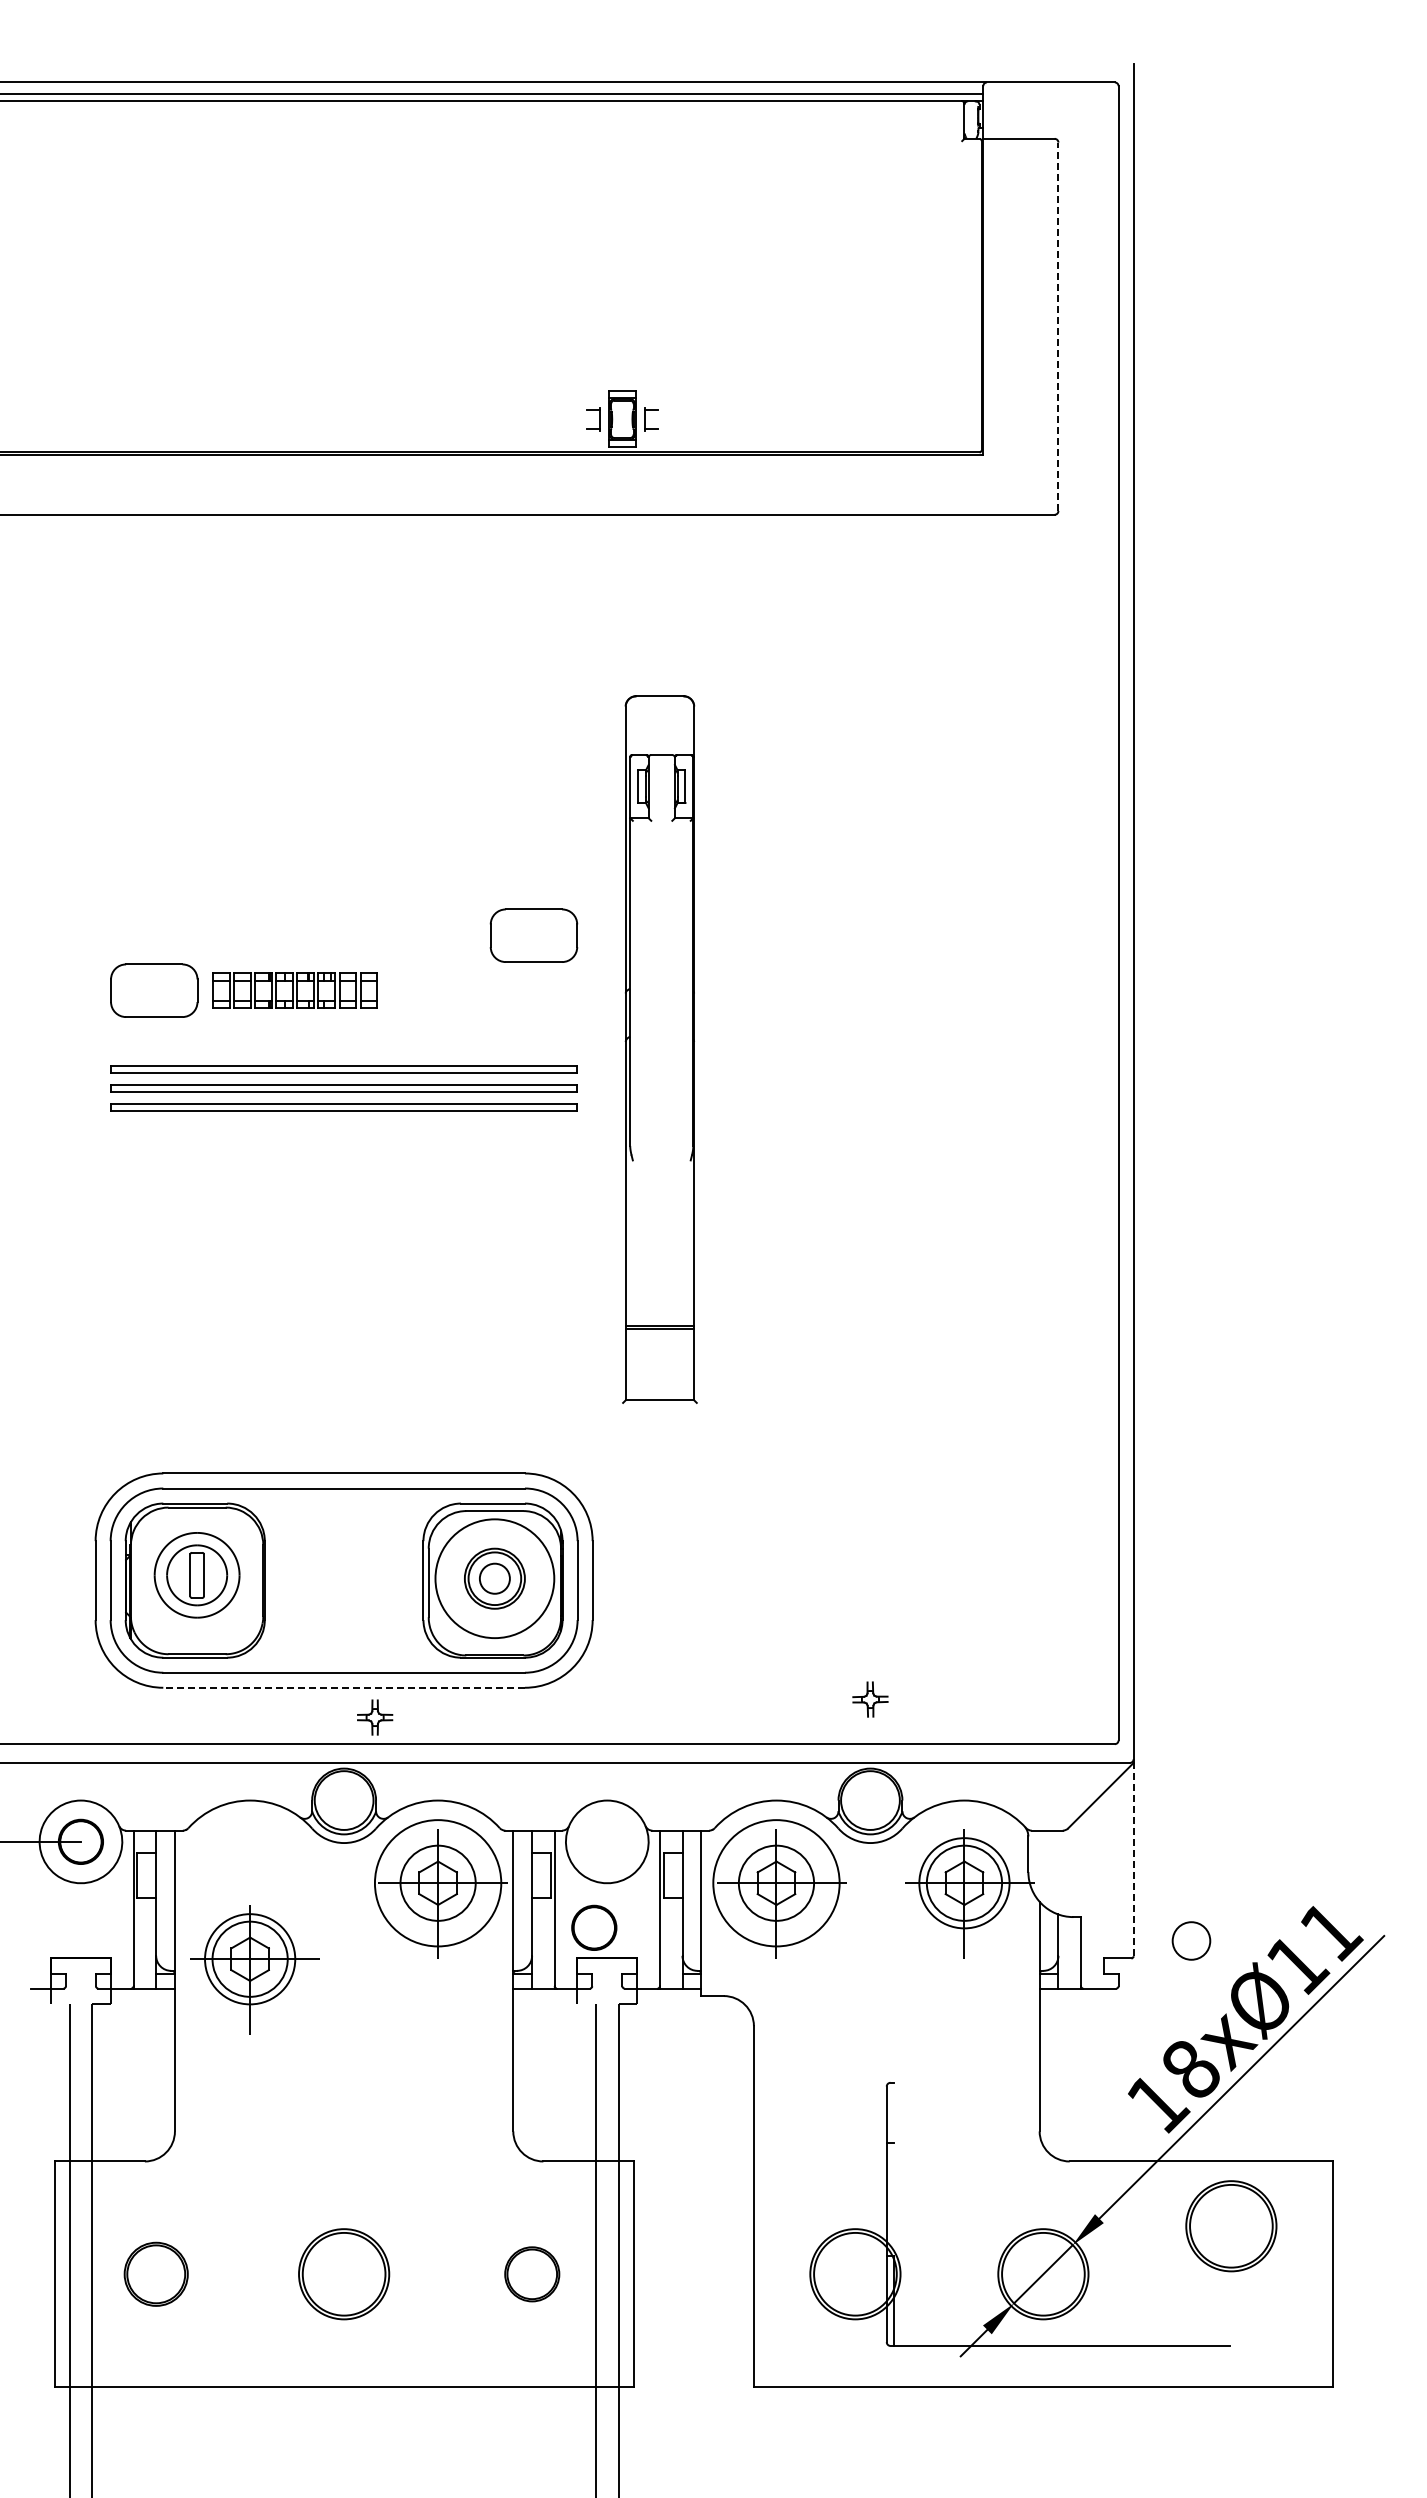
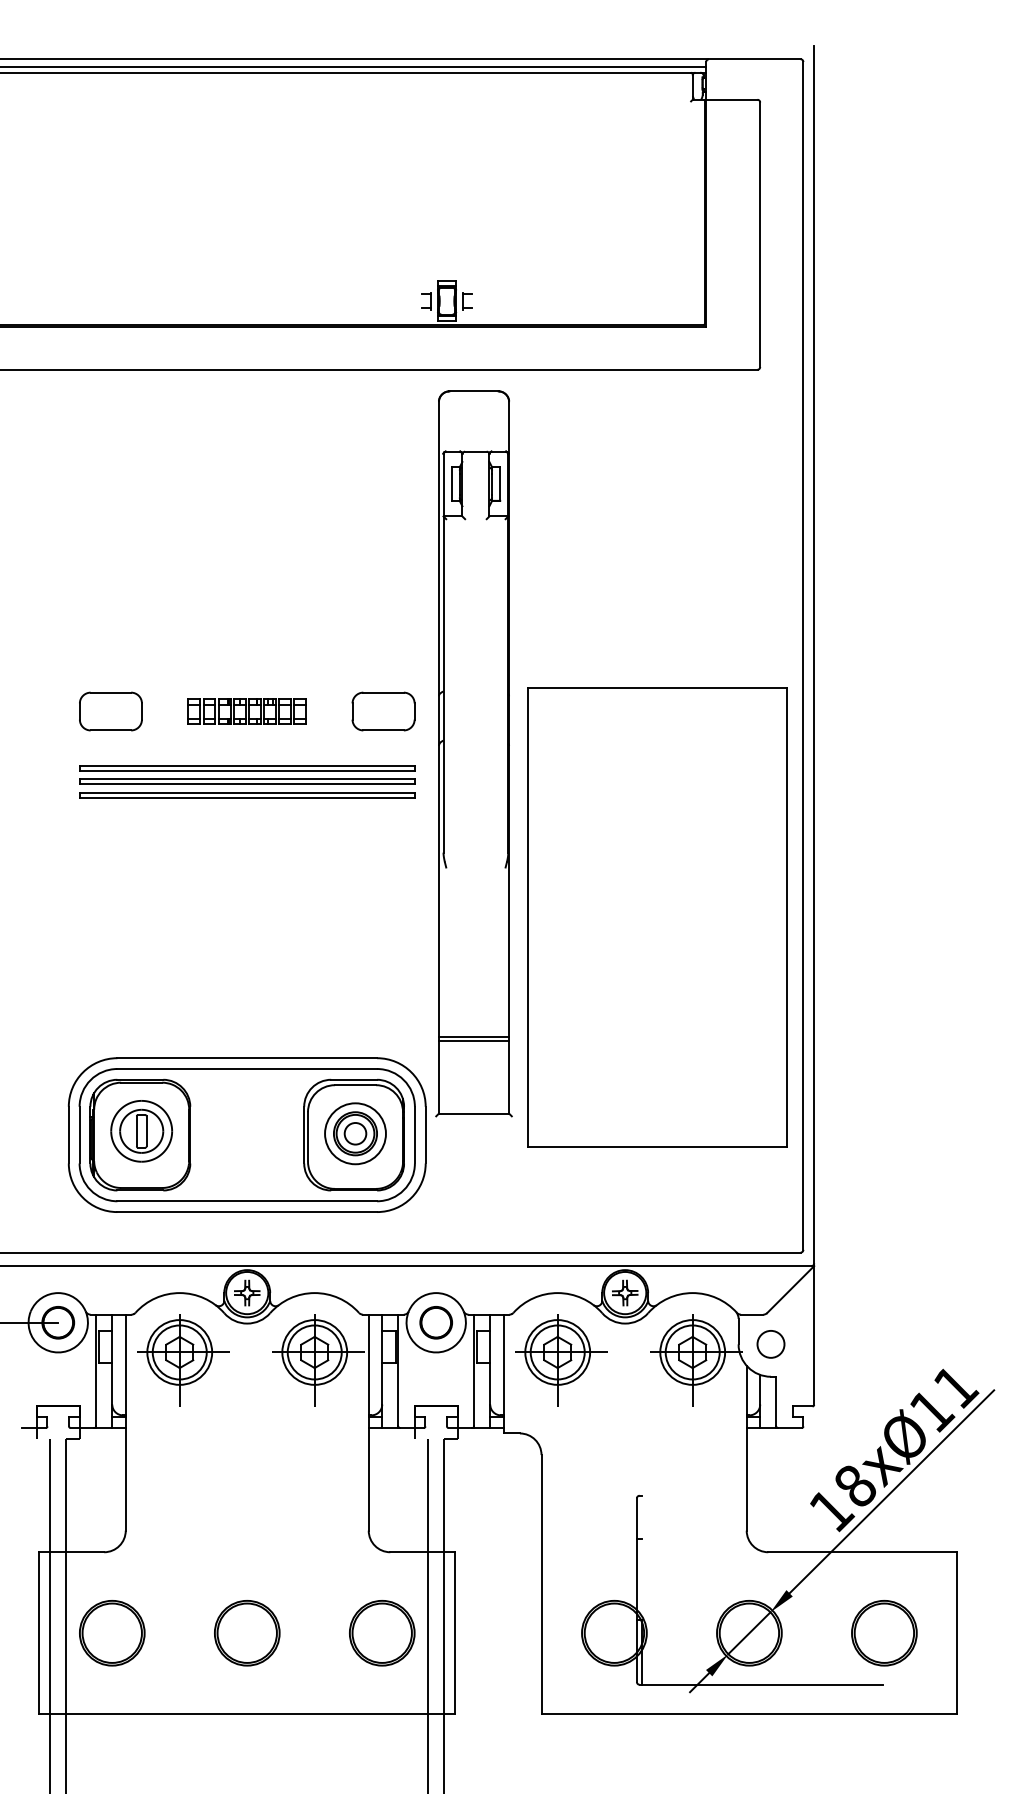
line: (1058, 326) -> (760, 234), dashed -> solid
part: (533, 935) -> (383, 711), moved
part: (294, 990) -> (246, 711), moved
part: (659, 1049) -> (473, 753), size x1.43
part: (915, 1277) -> (657, 917), added
circle: (494, 1578) -> (355, 1133), size x0.71
line: (344, 1687) -> (247, 1211), dashed -> solid
part: (870, 1699) -> (625, 1293), moved
part: (375, 1717) -> (247, 1293), moved
line: (1133, 1859) -> (814, 1335), dashed -> solid
circle: (438, 1883) -> (315, 1352), size x0.71
circle: (776, 1883) -> (557, 1352), size x0.71
part: (594, 1927) -> (436, 1322), moved
circle: (1191, 1940) -> (771, 1344), moved
part: (254, 1969) -> (182, 1359), moved
part: (1231, 2226) -> (884, 1633), moved
part: (156, 2274) -> (112, 1633), size x1.43
part: (532, 2274) -> (382, 1633), size x1.67

